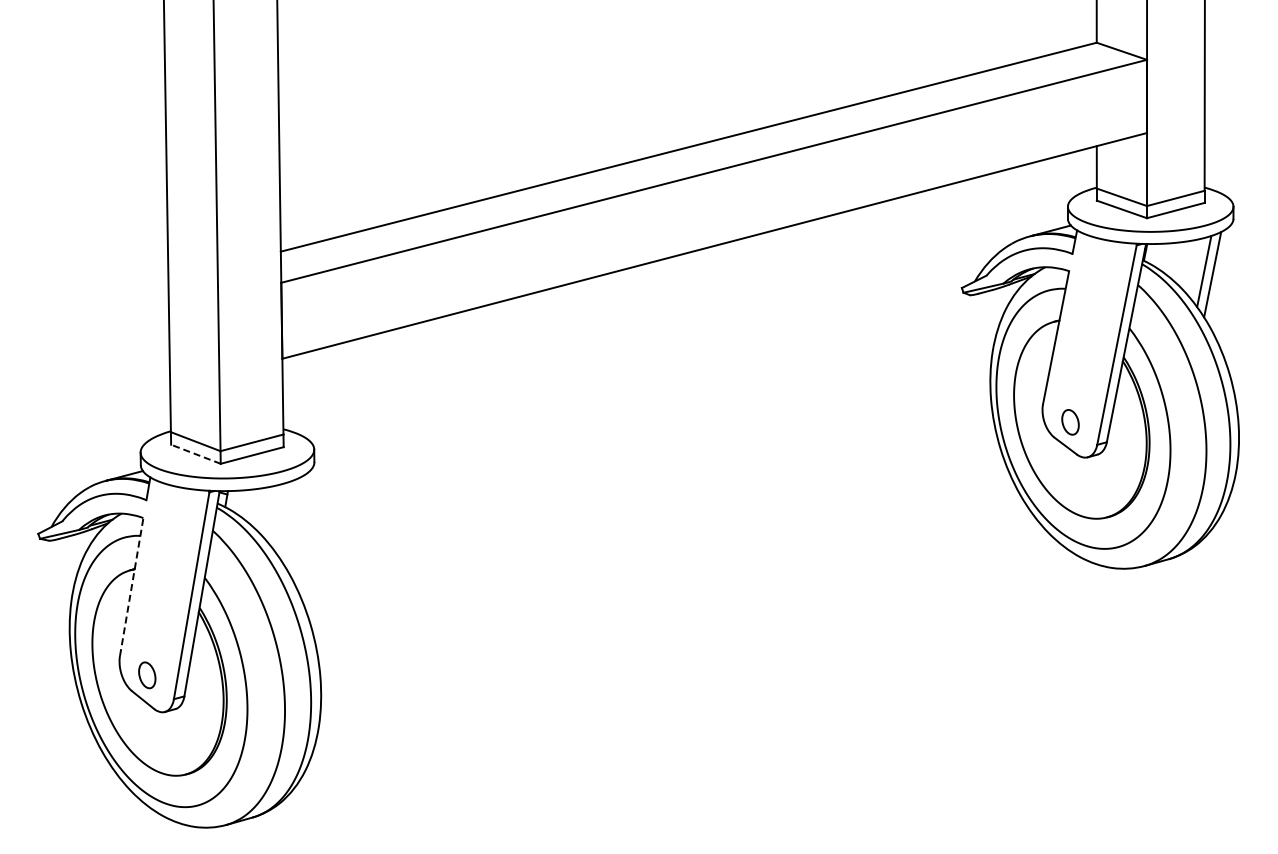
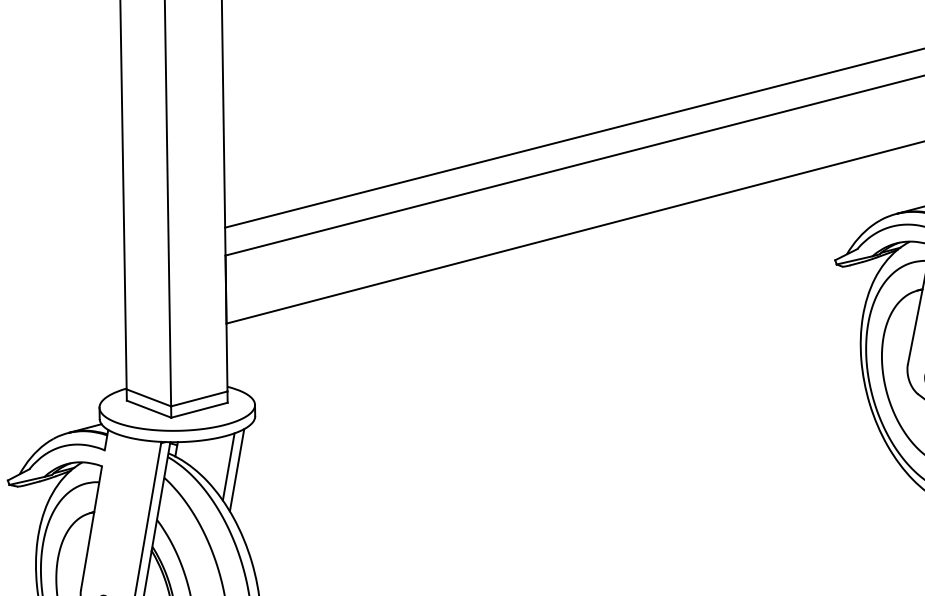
line: (195, 454) -> (148, 409), dashed -> solid
line: (284, 518) -> (228, 466), added
line: (294, 522) -> (237, 470), added
line: (131, 587) -> (91, 528), dashed -> solid

